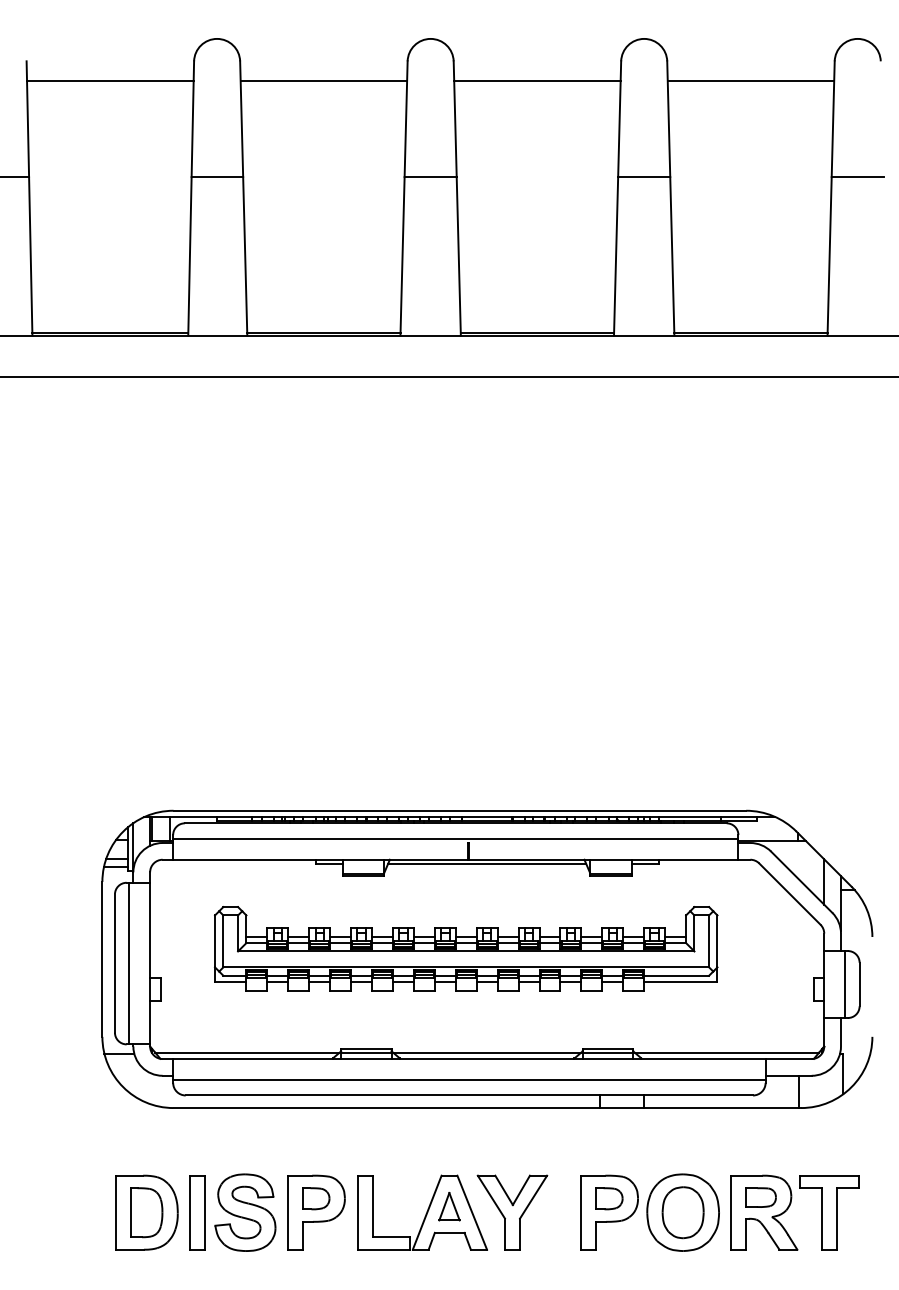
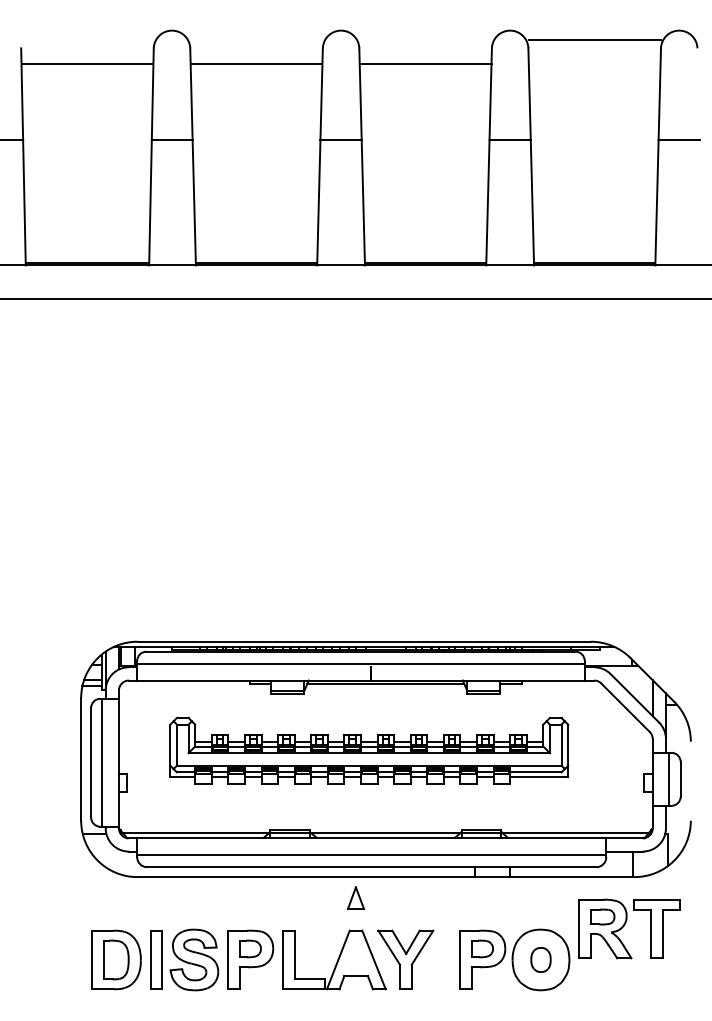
line: (750, 81) -> (594, 40), moved
part: (450, 1207) -> (356, 898), moved
part: (682, 1212) -> (540, 959), size x0.6
part: (794, 1212) -> (629, 928), moved

